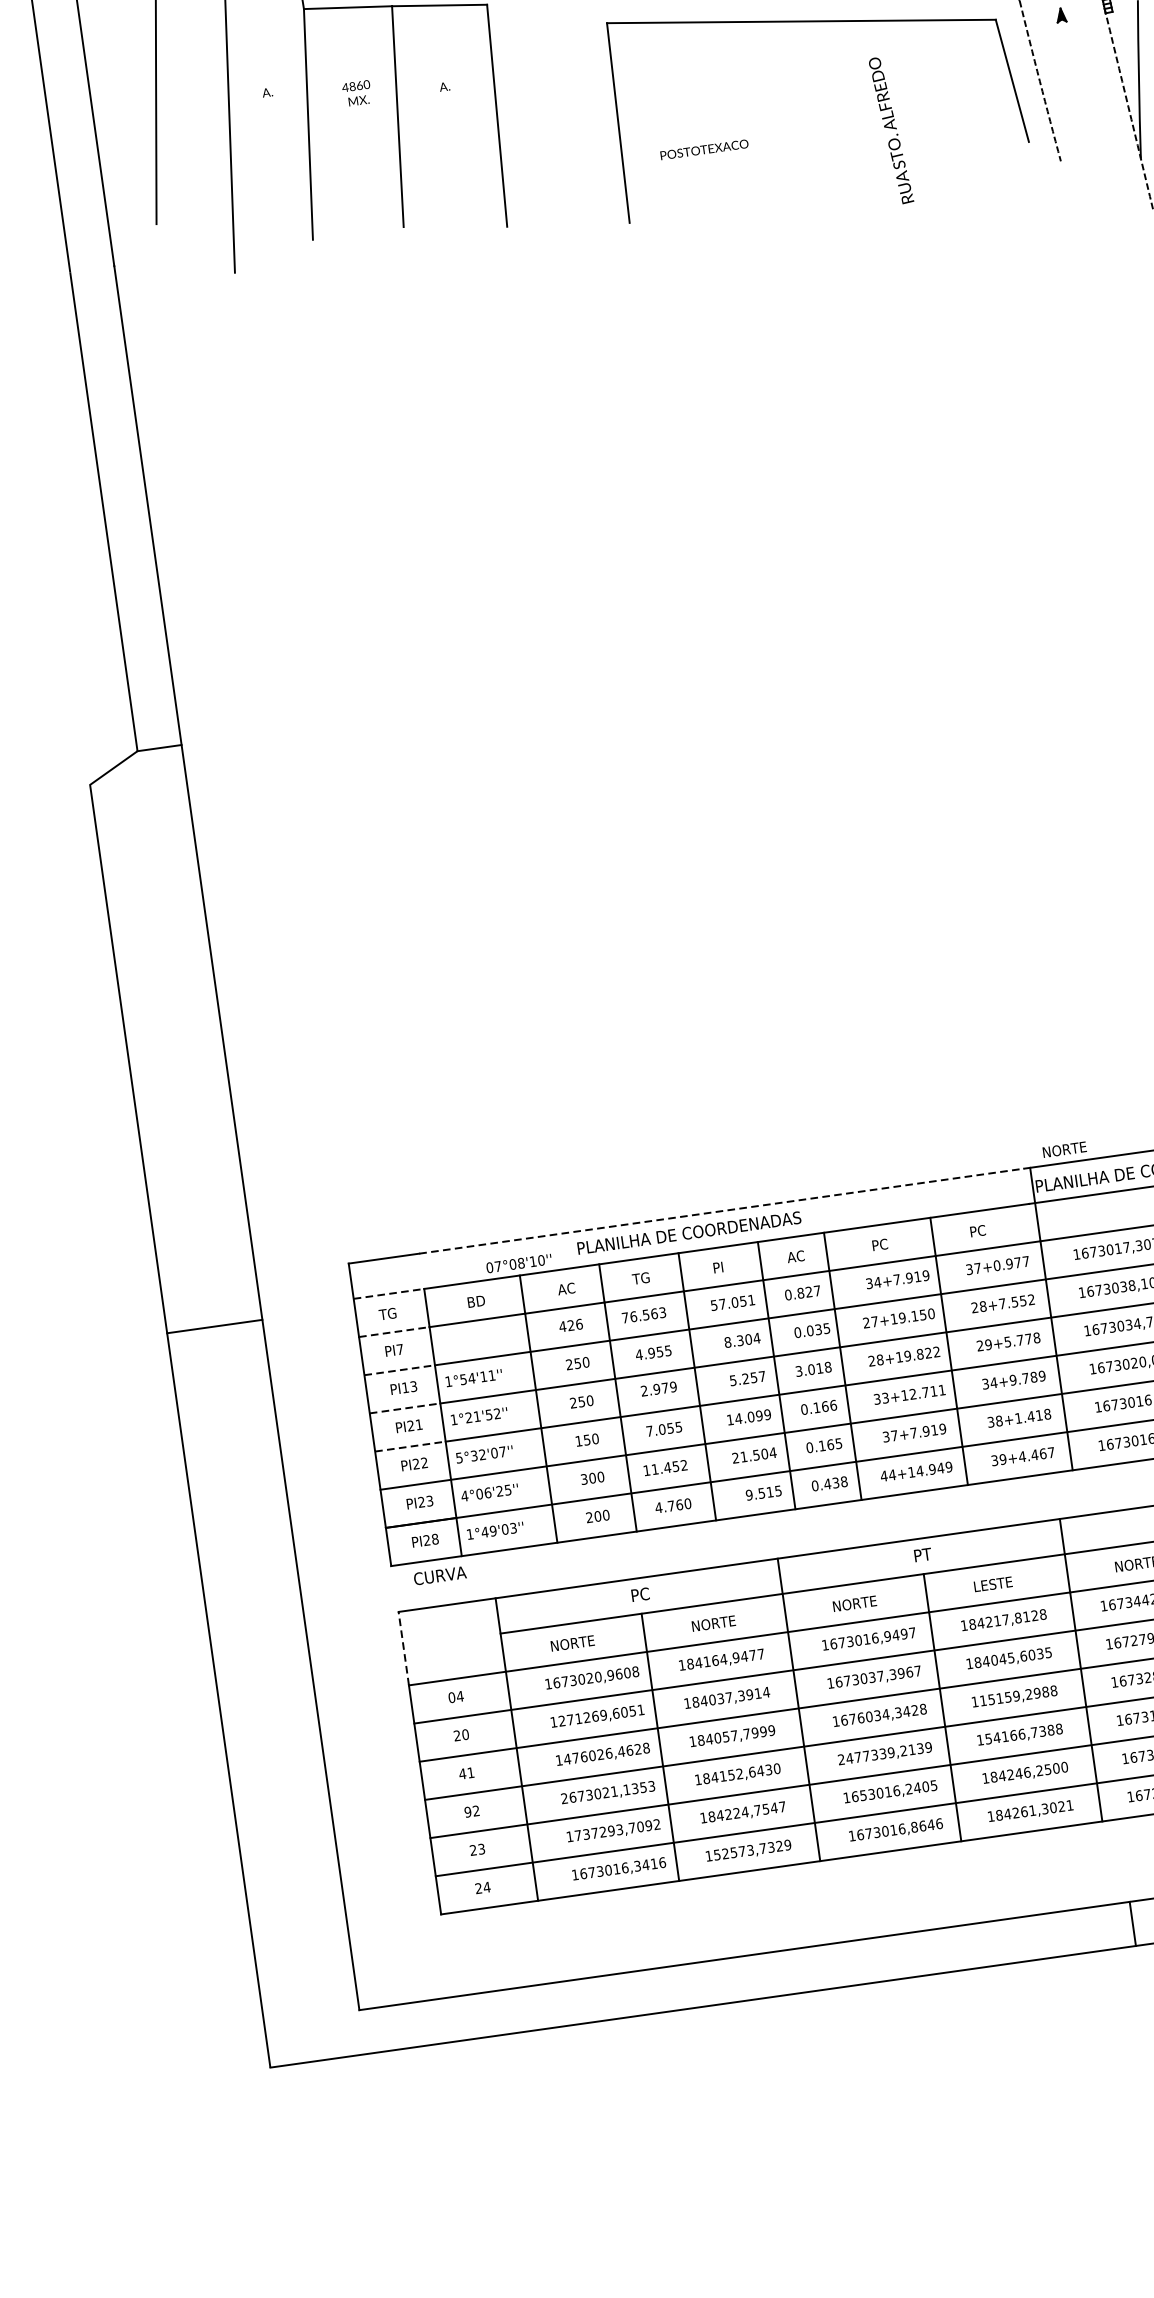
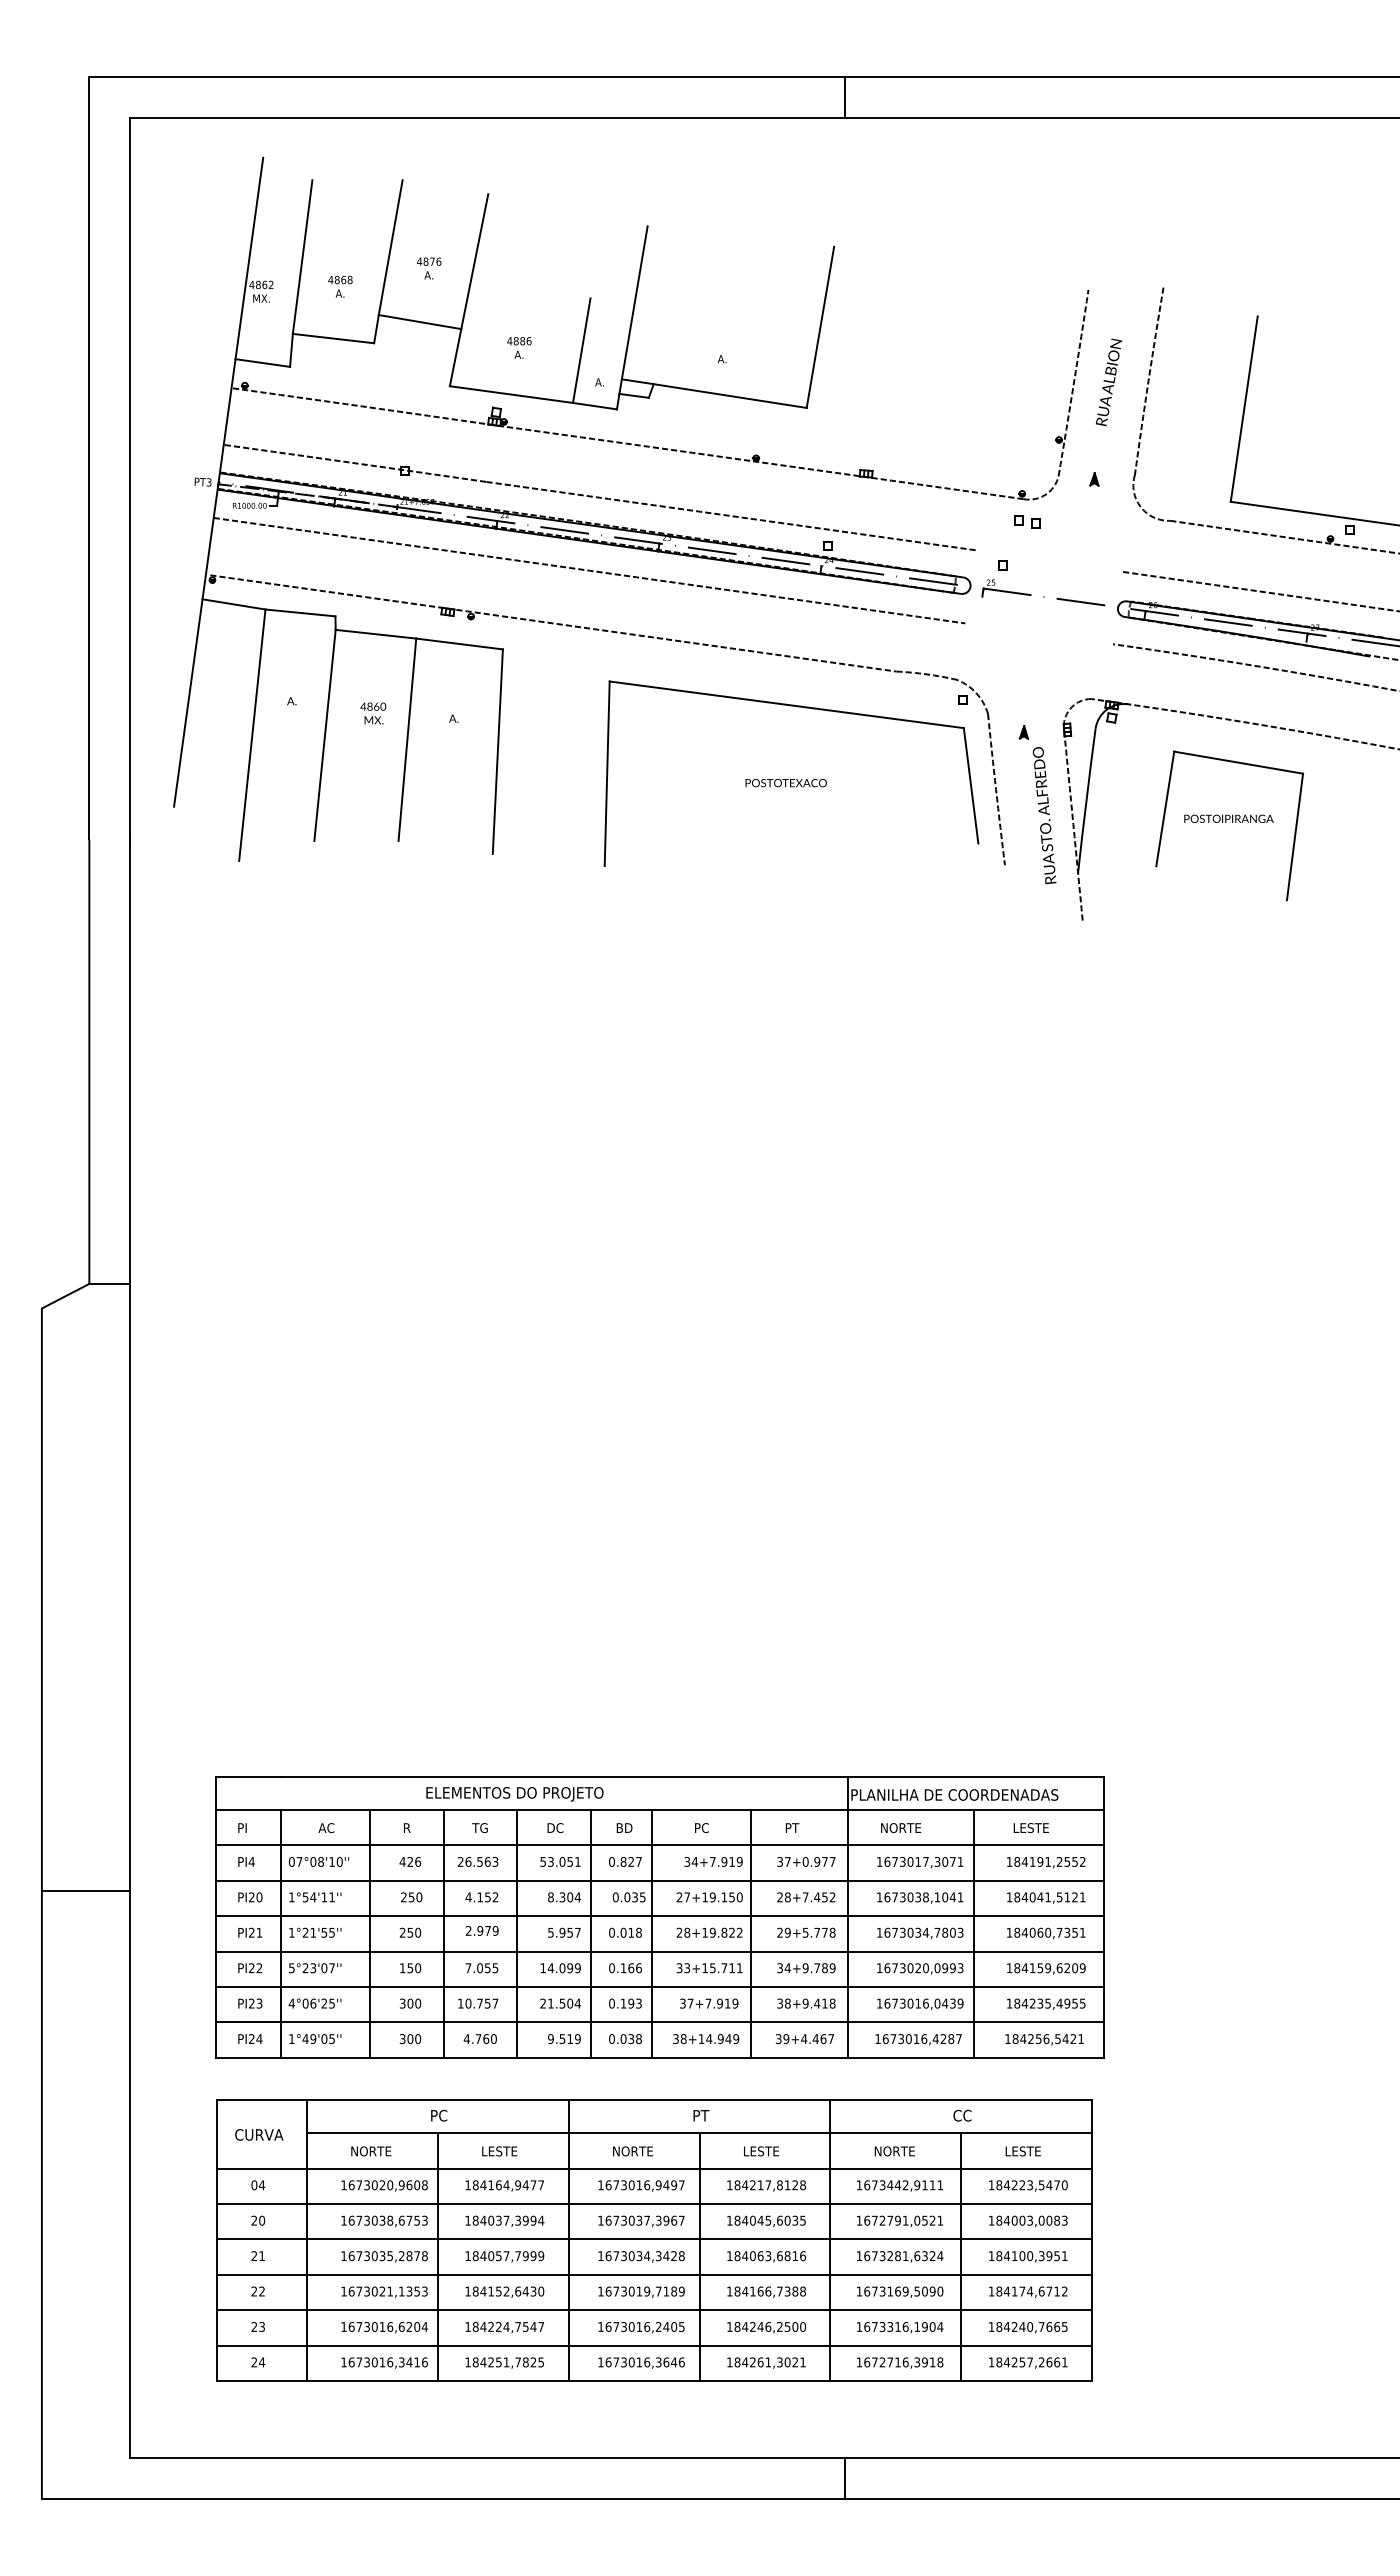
text: (891, 130) -> (1044, 815), moved
text: (703, 150) -> (785, 783), moved
text: (1065, 1150) -> (901, 1828), moved
line: (722, 1211) -> (562, 1777), dashed -> solid
text: (981, 1231) -> (795, 1828), PC -> PT
text: (690, 1234) -> (530, 1794), PLANILHA DE COORDENADAS -> ELEMENTOS DO PROJETO
text: (795, 1257) -> (623, 1828), AC -> BD
text: (519, 1263) -> (319, 1861), moved
text: (722, 1267) -> (555, 1828), PI -> DC
text: (566, 1289) -> (410, 1828), AC -> R
line: (388, 1293) -> (248, 1809), dashed -> solid
text: (475, 1302) -> (326, 1828), BD -> AC
text: (1015, 1302) -> (817, 1897), 28+7.552 -> 28+7.452
text: (722, 1303) -> (550, 1861), 57.051 -> 53.051
text: (387, 1314) -> (244, 1828), TG -> PI
text: (625, 1317) -> (460, 1861), 76.563 -> 26.563
line: (214, 1326) -> (85, 1891), moved
line: (394, 1332) -> (248, 1845), dashed -> solid
text: (399, 1349) -> (251, 1861), PI7 -> PI4
text: (659, 1352) -> (487, 1897), 4.955 -> 4.152
line: (399, 1370) -> (248, 1880), dashed -> solid
text: (798, 1371) -> (611, 1932), 3.018 -> 0.018
text: (745, 1378) -> (562, 1932), 5.257 -> 5.957
text: (409, 1387) -> (255, 1897), PI13 -> PI20
text: (912, 1394) -> (712, 1968), 33+12.711 -> 33+15.711
line: (404, 1408) -> (248, 1916), dashed -> solid
text: (496, 1413) -> (331, 1932), 1°21'52'' -> 1°21'55''
text: (1018, 1418) -> (805, 2003), 38+1.418 -> 38+9.418
text: (834, 1444) -> (634, 2003), 0.165 -> 0.193
line: (410, 1446) -> (248, 1951), dashed -> solid
text: (478, 1455) -> (309, 1968), 5°32'07'' -> 5°23'07''
text: (669, 1467) -> (481, 2003), 11.452 -> 10.757
text: (887, 1476) -> (679, 2039), 44+14.949 -> 38+14.949
text: (827, 1484) -> (623, 2039), 0.438 -> 0.038
text: (777, 1490) -> (577, 2038), 9.515 -> 9.519
text: (589, 1518) -> (402, 2039), 200 -> 300
text: (512, 1527) -> (331, 2038), 1°49'03'' -> 1°49'05''
text: (435, 1539) -> (259, 2039), PI28 -> PI24
text: (440, 1575) -> (259, 2134), moved
text: (714, 1623) -> (502, 2151), NORTE -> LESTE
line: (403, 1648) -> (216, 2134), dashed -> solid
text: (758, 1693) -> (533, 2220), 184037,3914 -> 184037,3994
text: (1018, 1696) -> (770, 2256), 115159,2988 -> 184063,6816
text: (600, 1715) -> (387, 2220), 1271269,6051 -> 1673038,6753
text: (861, 1718) -> (624, 2256), 1676034,3428 -> 1673034,3428
text: (988, 1738) -> (737, 2291), 154166,7388 -> 184166,7388
text: (601, 1754) -> (383, 2256), 1476026,4628 -> 1673035,2878
text: (880, 1754) -> (637, 2291), 2477339,2139 -> 1673019,7189
text: (462, 1773) -> (254, 2255), 41 -> 21
text: (863, 1794) -> (616, 2326), 1653016,2405 -> 1673016,2405
text: (564, 1798) -> (343, 2291), 2673021,1353 -> 1673021,1353
text: (468, 1812) -> (254, 2291), 92 -> 22
text: (914, 1827) -> (658, 2362), 1673016,8646 -> 1673016,3646
text: (616, 1829) -> (387, 2326), 1737293,7092 -> 1673016,6204
text: (752, 1850) -> (508, 2362), 152573,7329 -> 184251,7825

